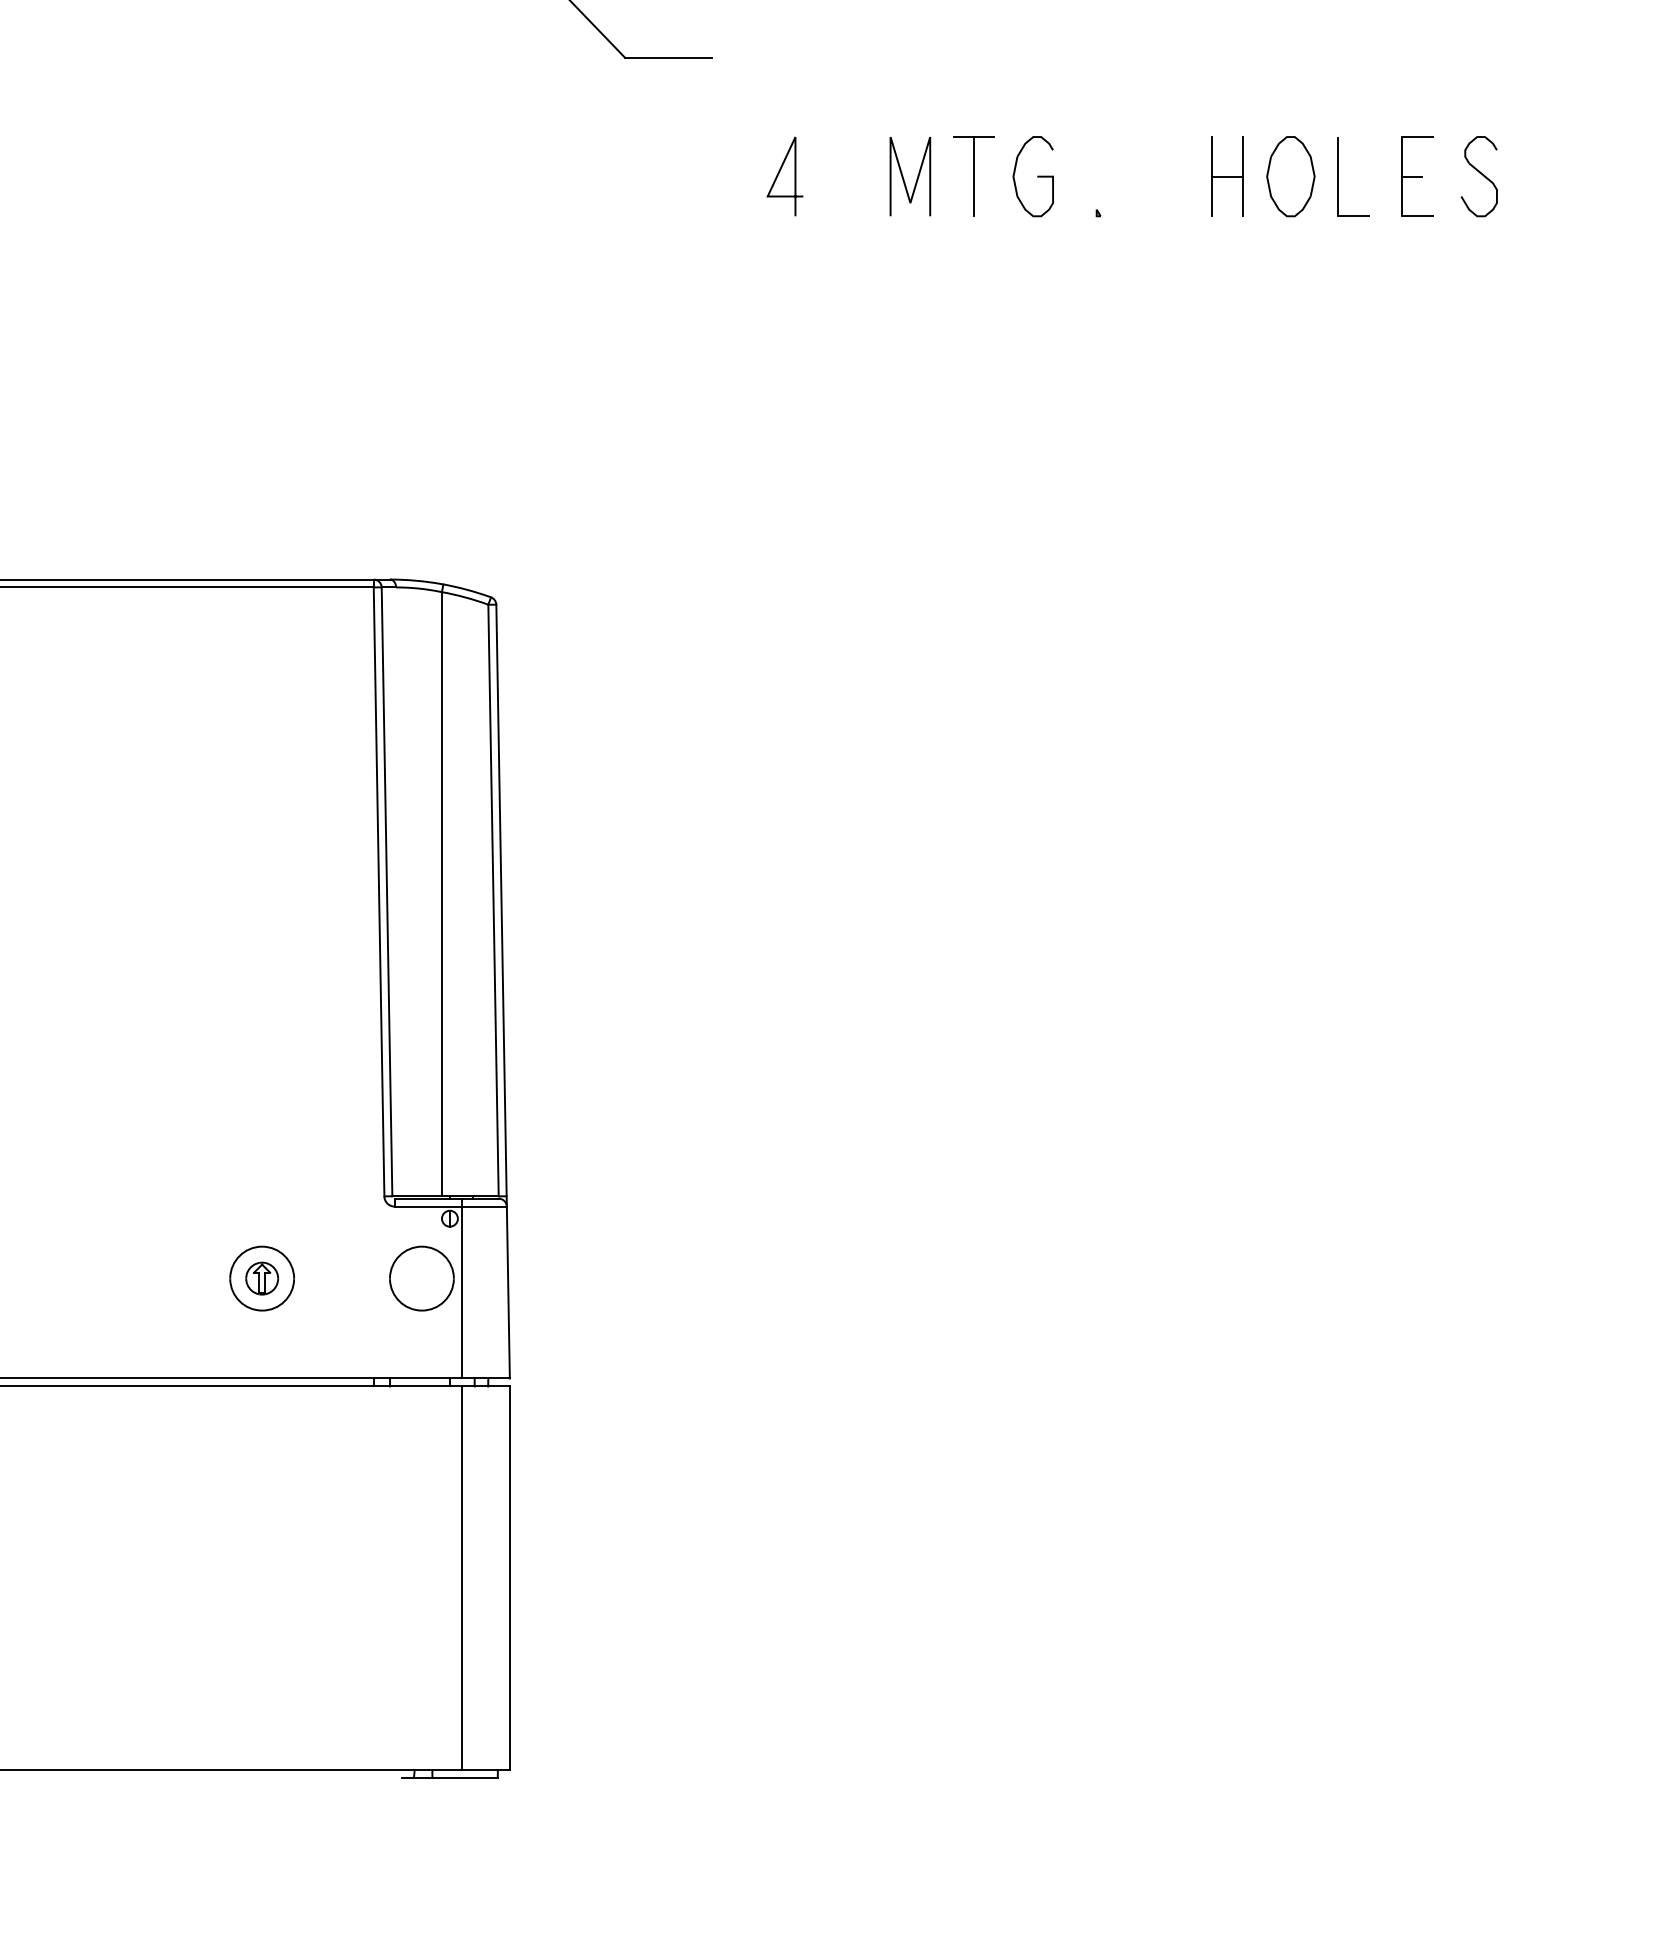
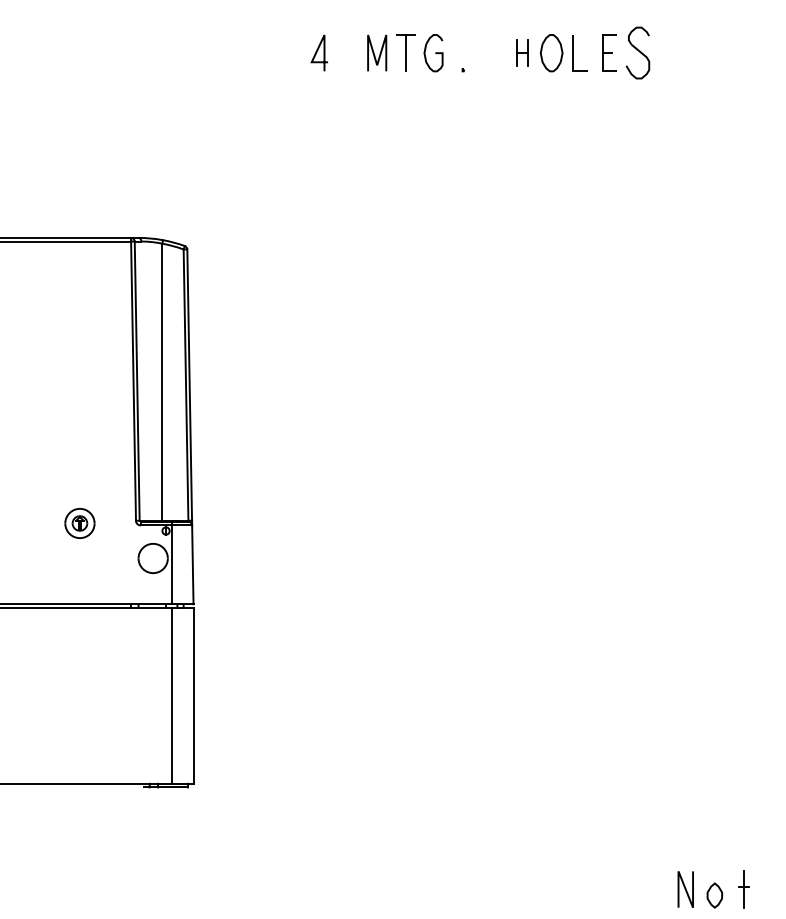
part: (1227, 175) -> (522, 52), size x0.7
part: (1480, 177) -> (638, 53), size x1.4
part: (261, 1278) -> (79, 523), moved

